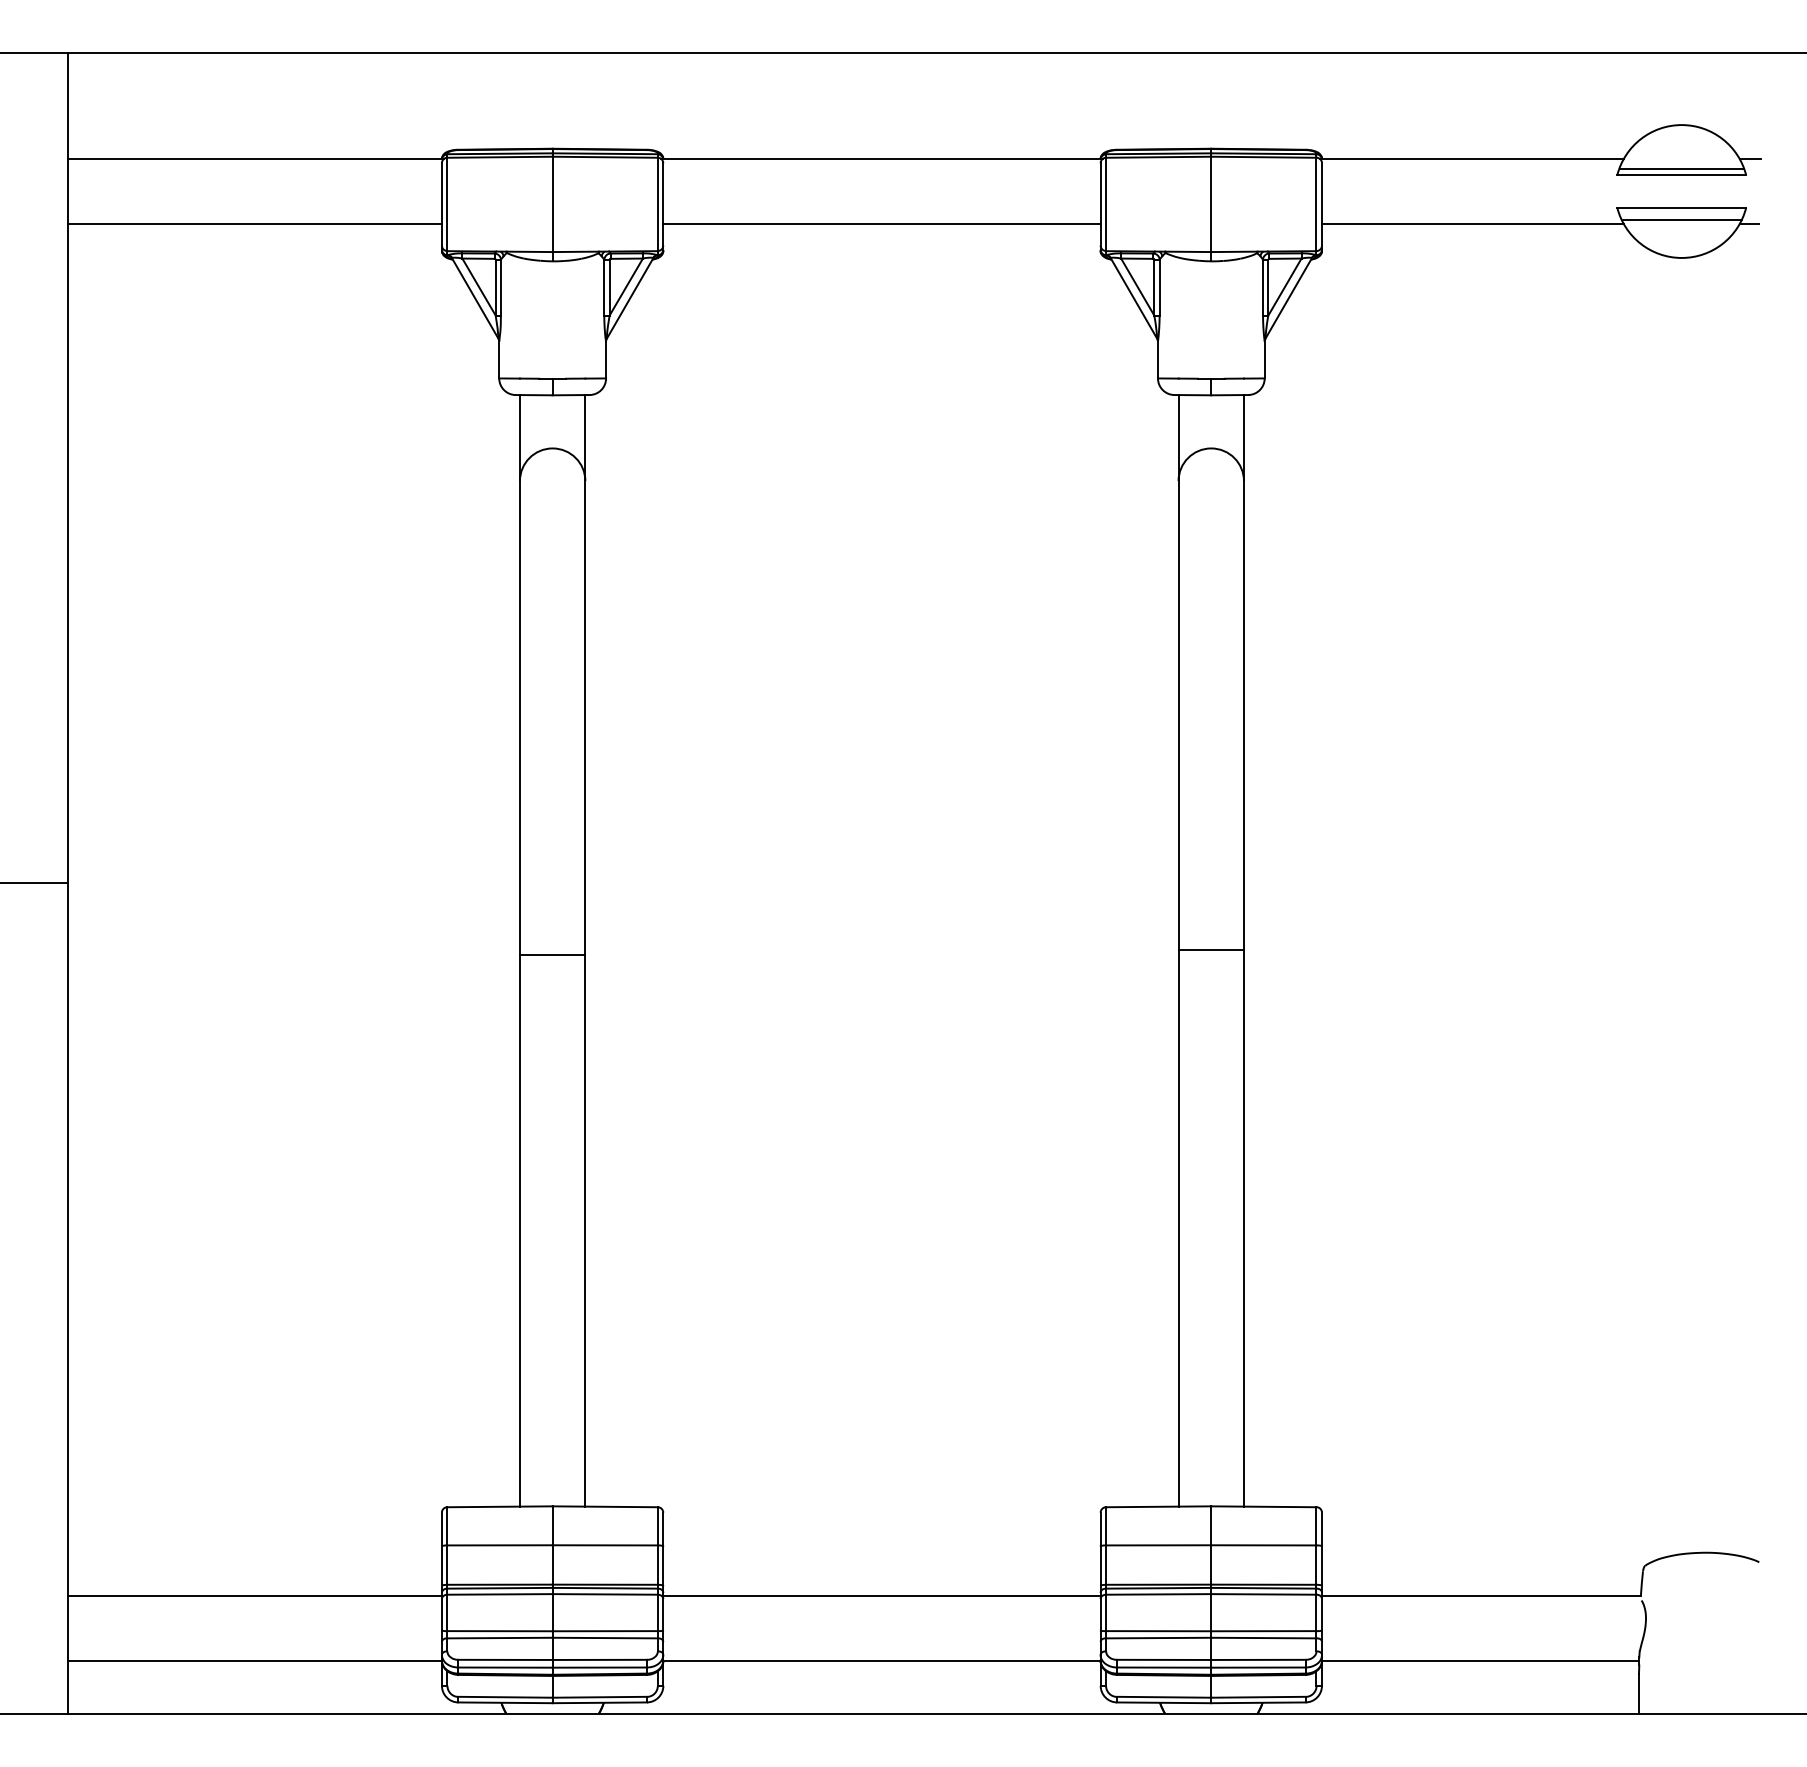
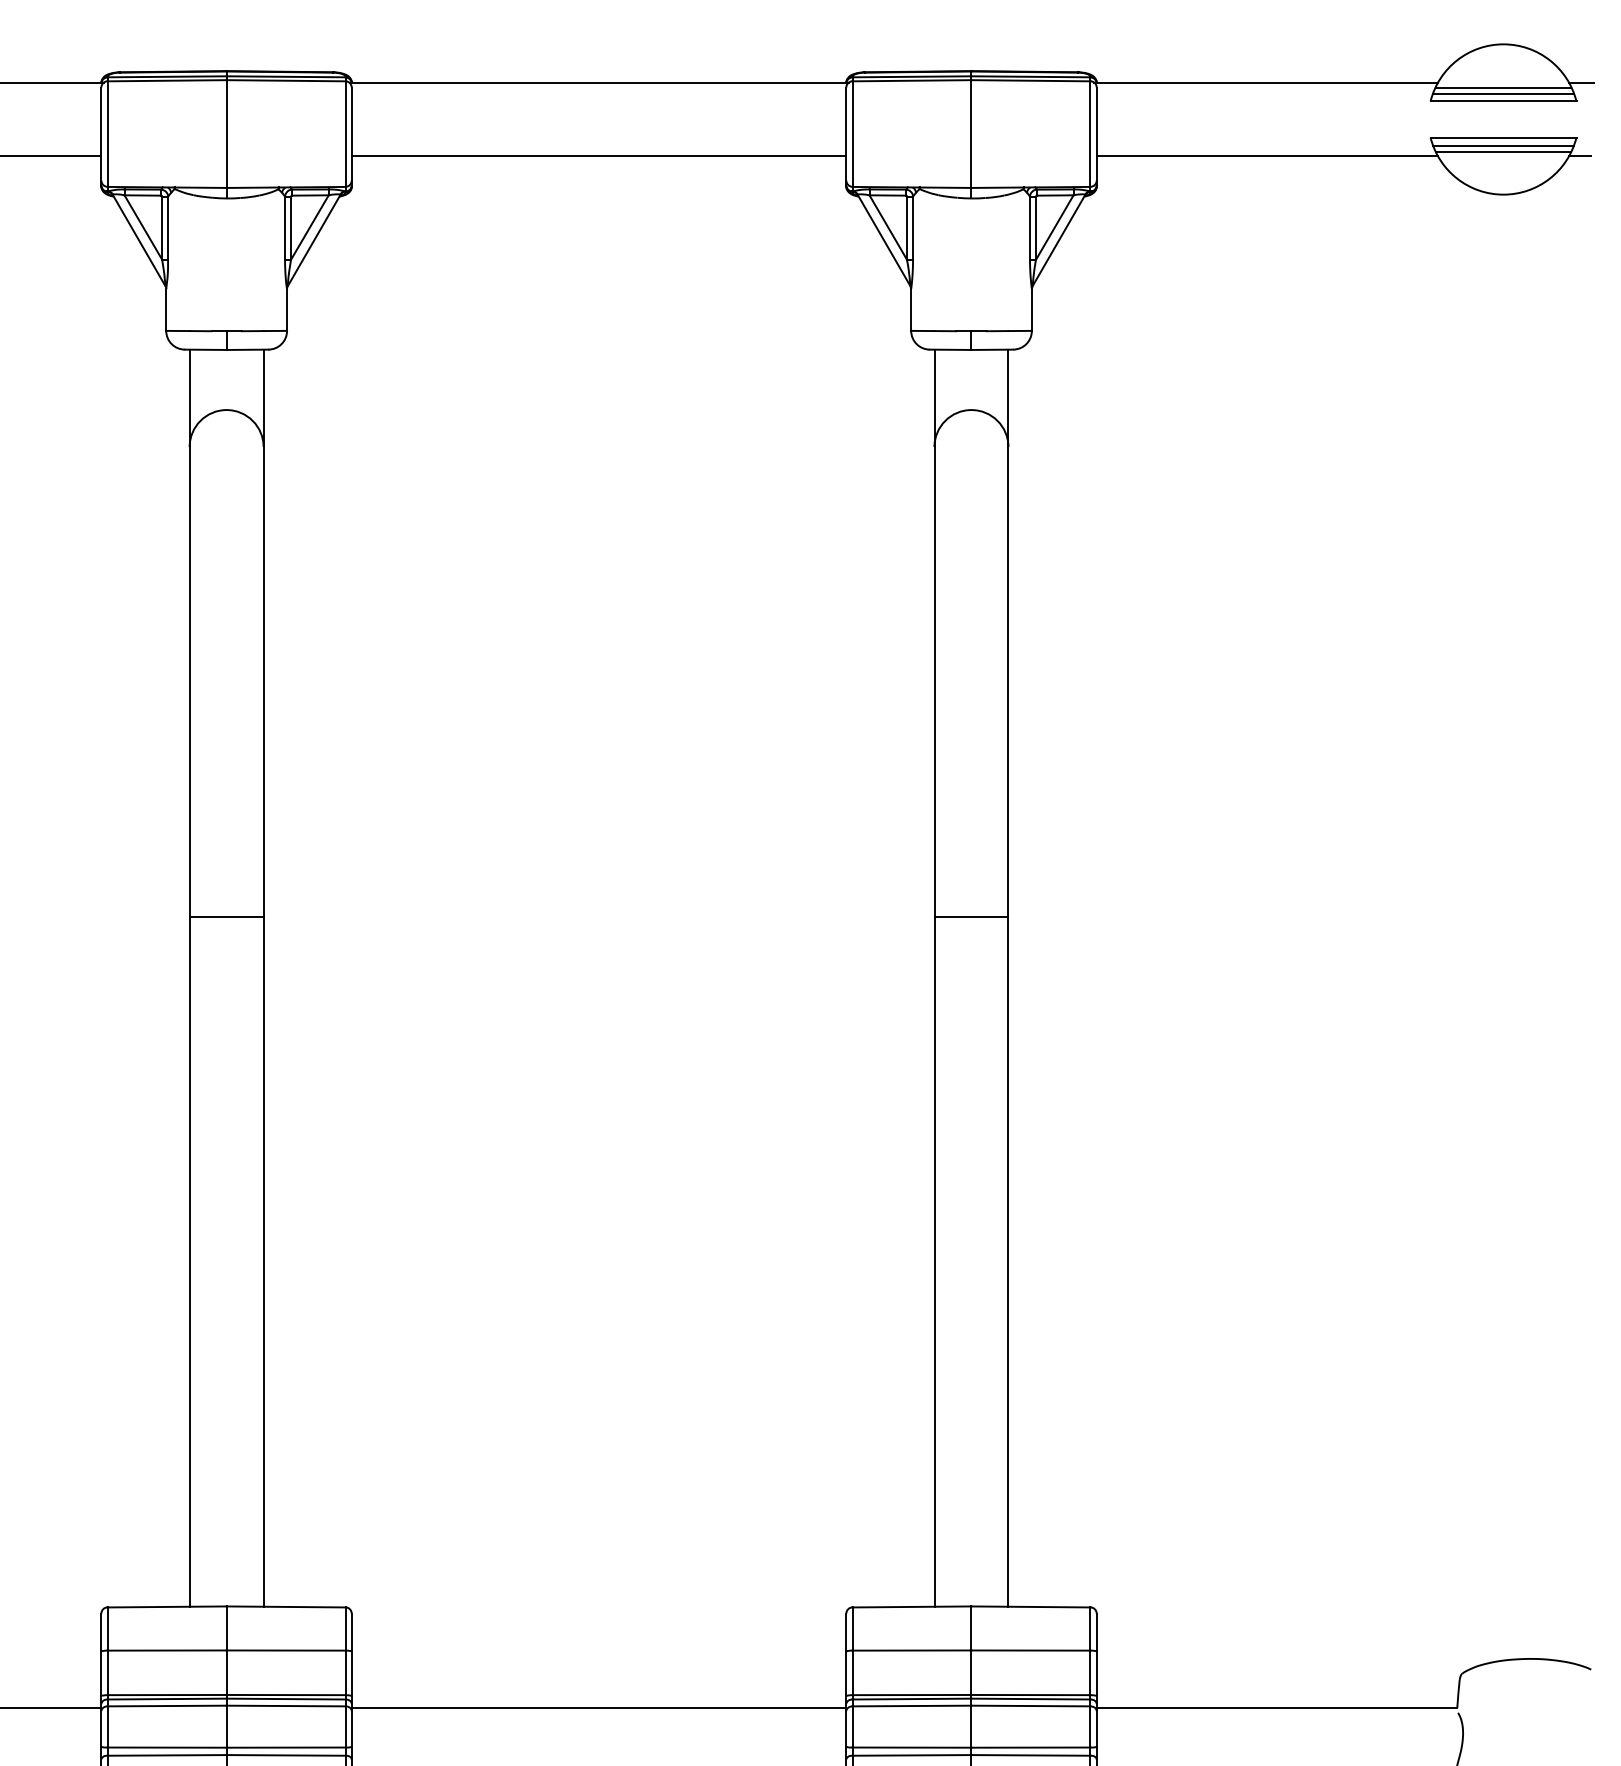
line: (1681, 163) -> (1503, 87), added
line: (1681, 214) -> (1503, 145), added
line: (1210, 950) -> (970, 916), moved
line: (552, 955) -> (226, 916), moved

